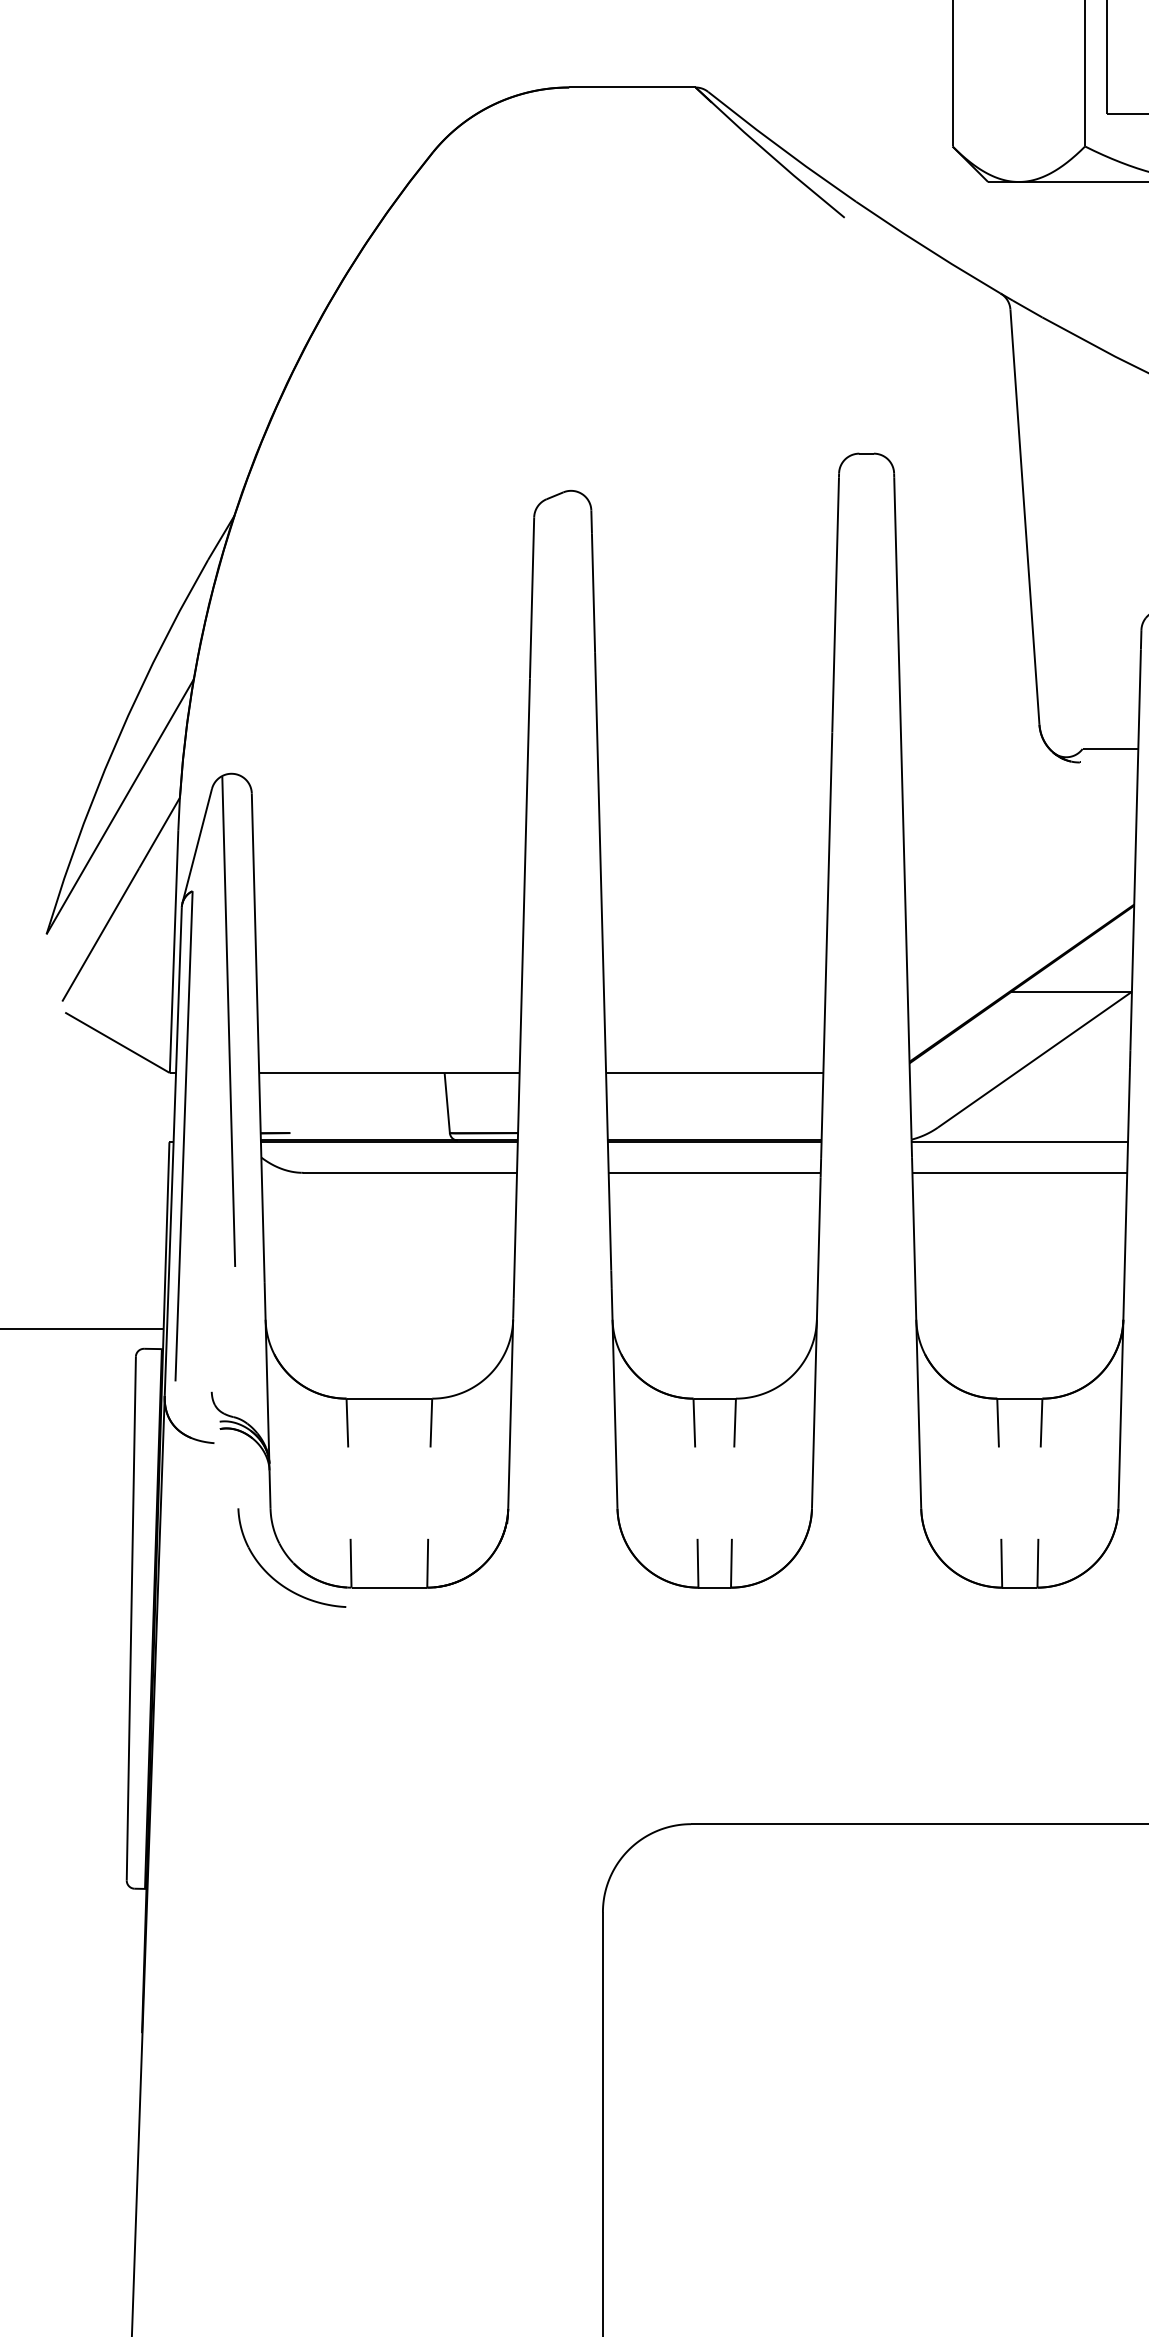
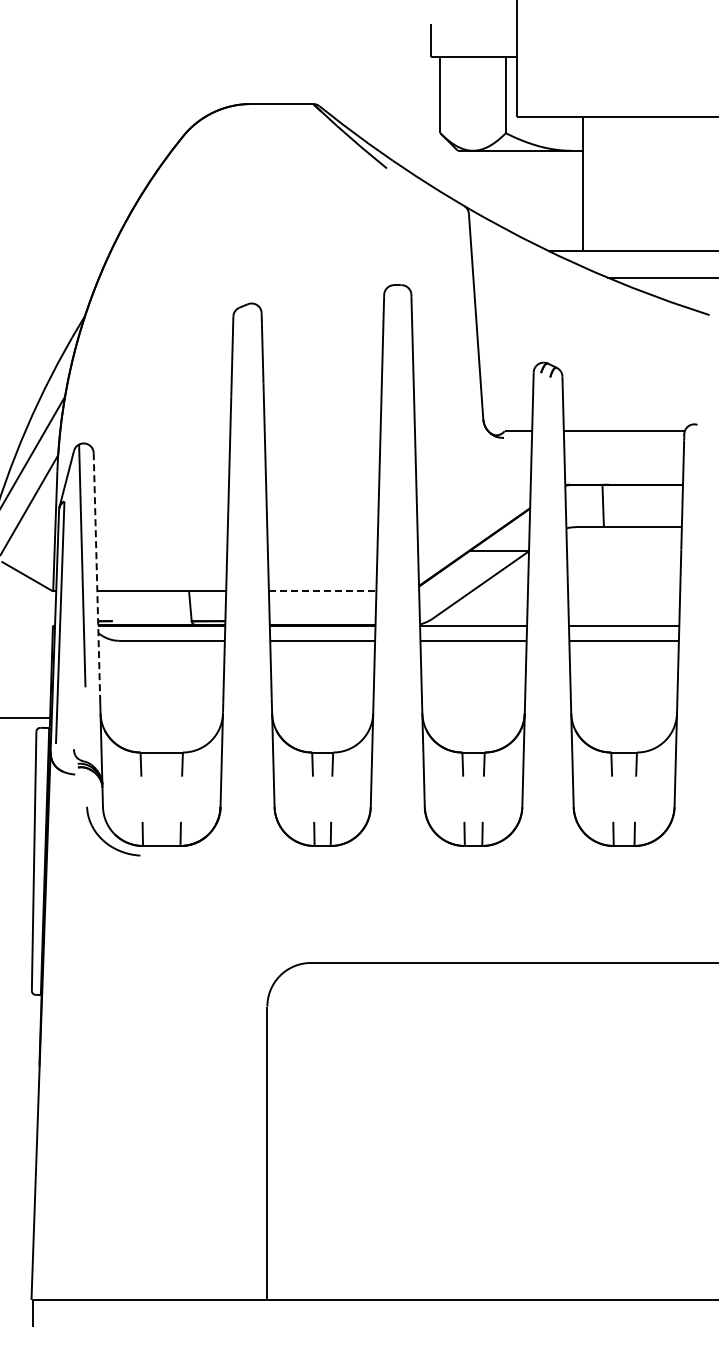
line: (257, 1038) -> (96, 574), solid -> dashed
line: (714, 1073) -> (322, 591), solid -> dashed

